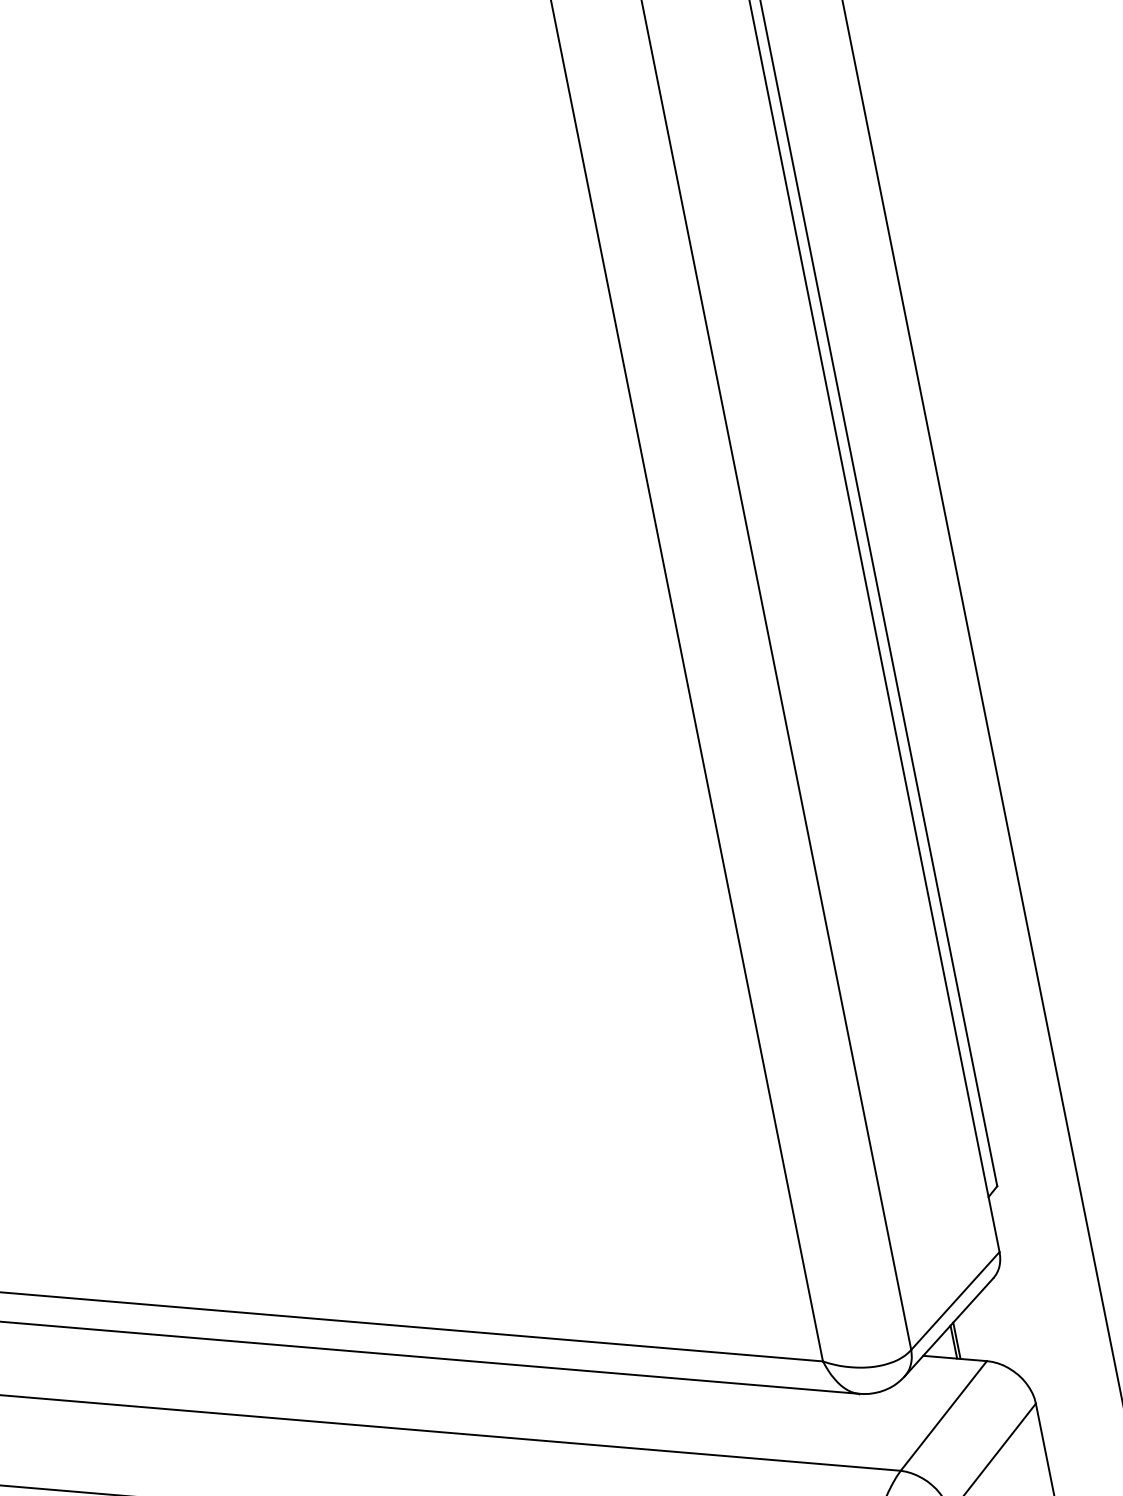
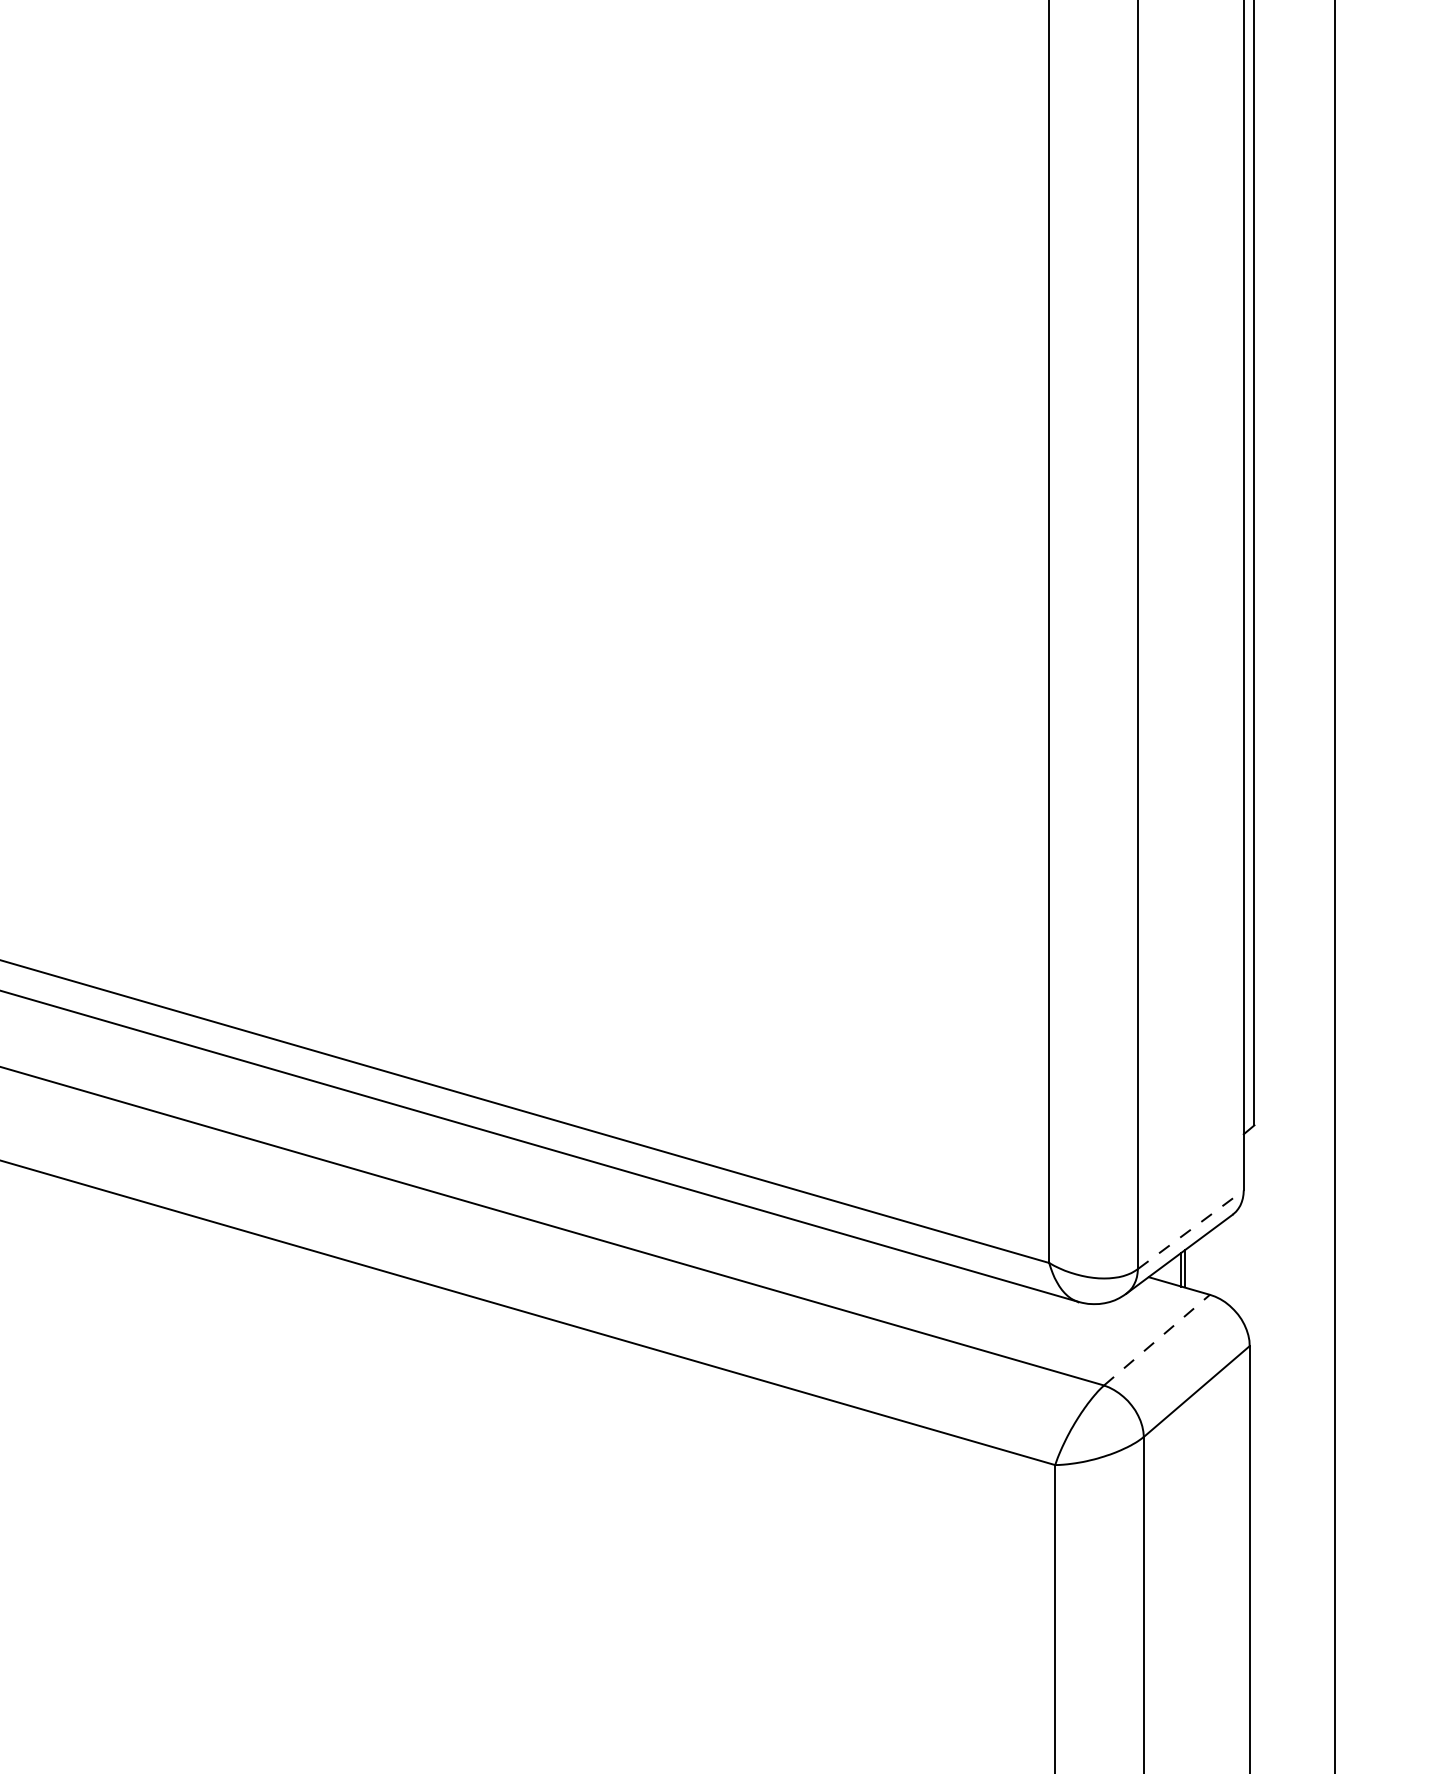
line: (954, 1300) -> (1190, 1229), solid -> dashed
line: (944, 1416) -> (1157, 1340), solid -> dashed

